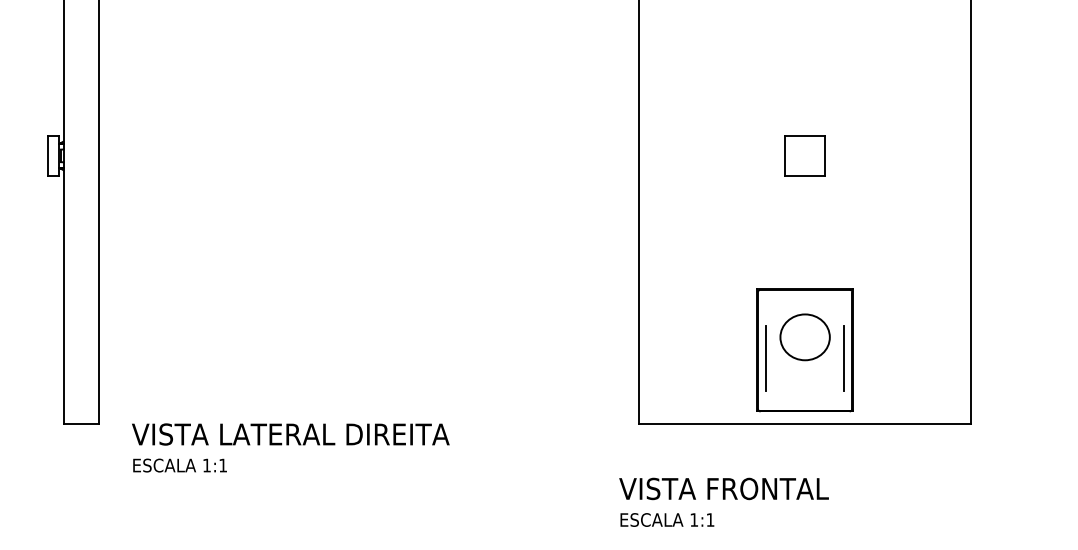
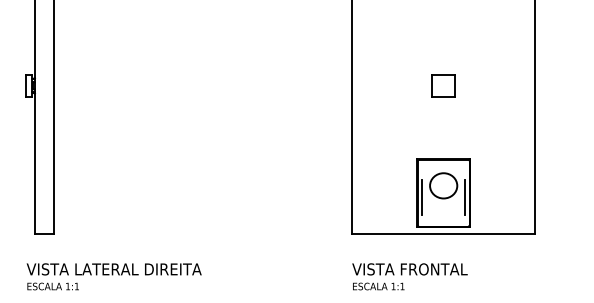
text: (289, 447) -> (113, 276), moved
text: (723, 501) -> (409, 276), moved

